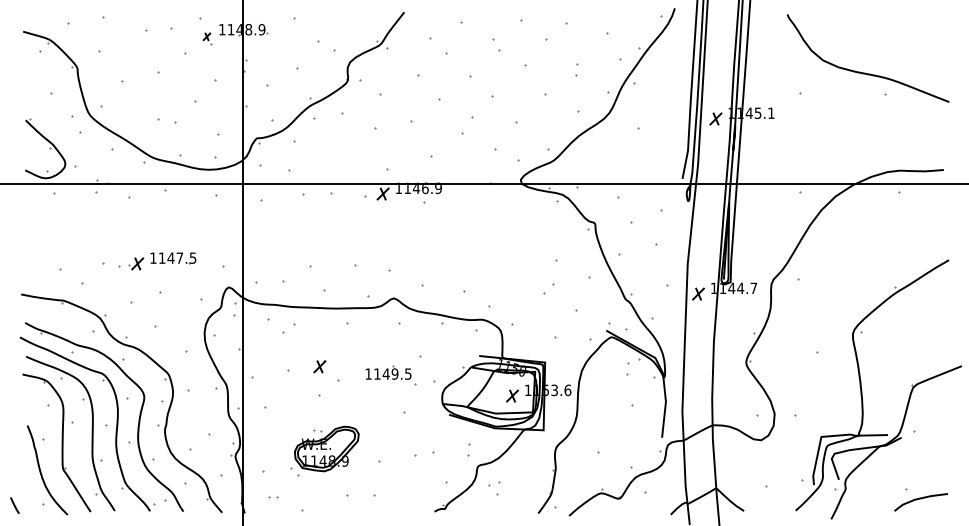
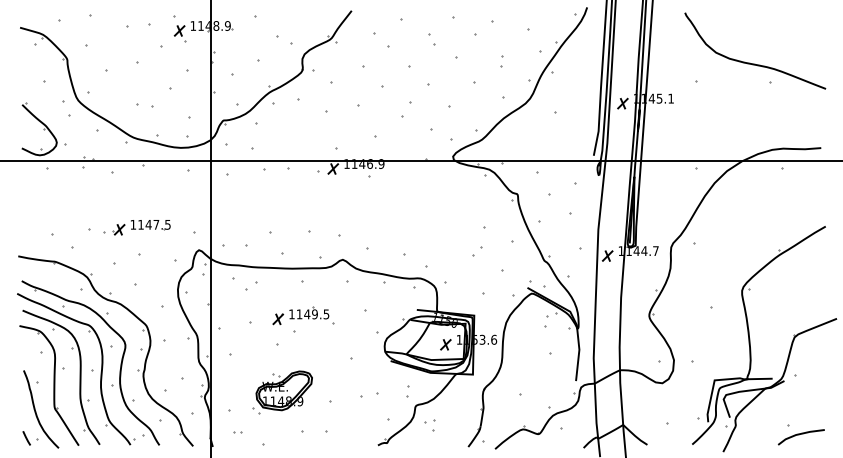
part: (207, 38) -> (180, 33), size x1.67
part: (390, 375) -> (310, 315), moved
line: (14, 505) -> (26, 438), moved

